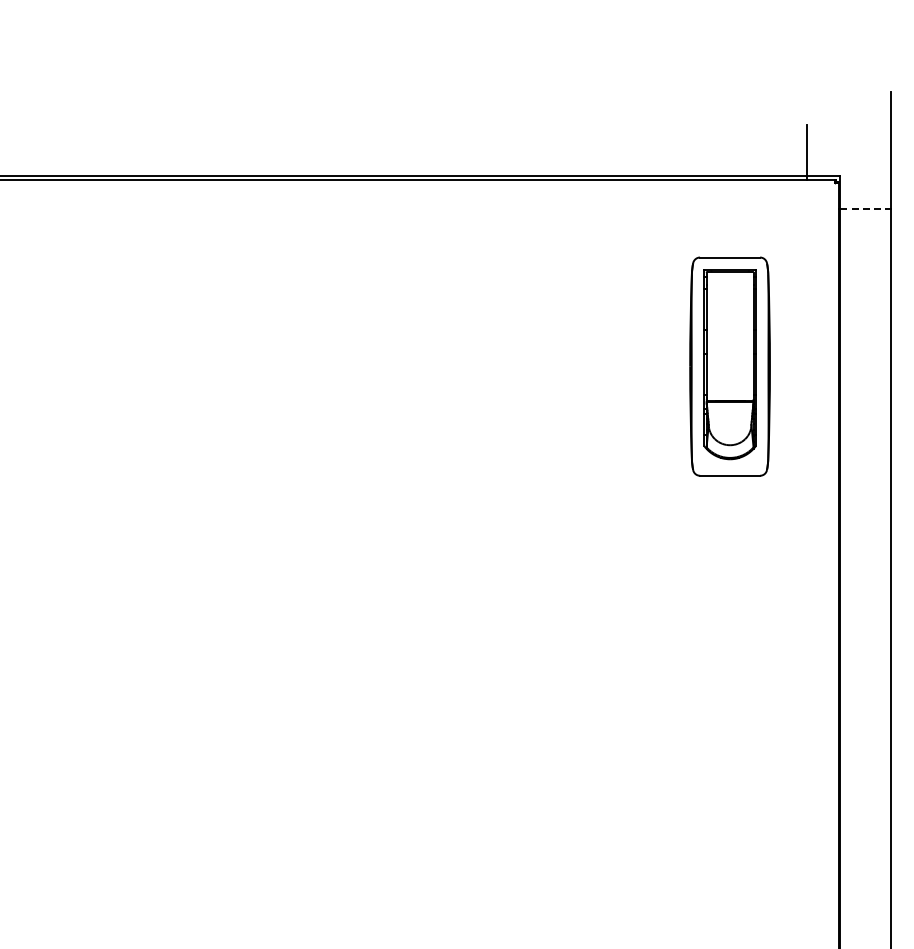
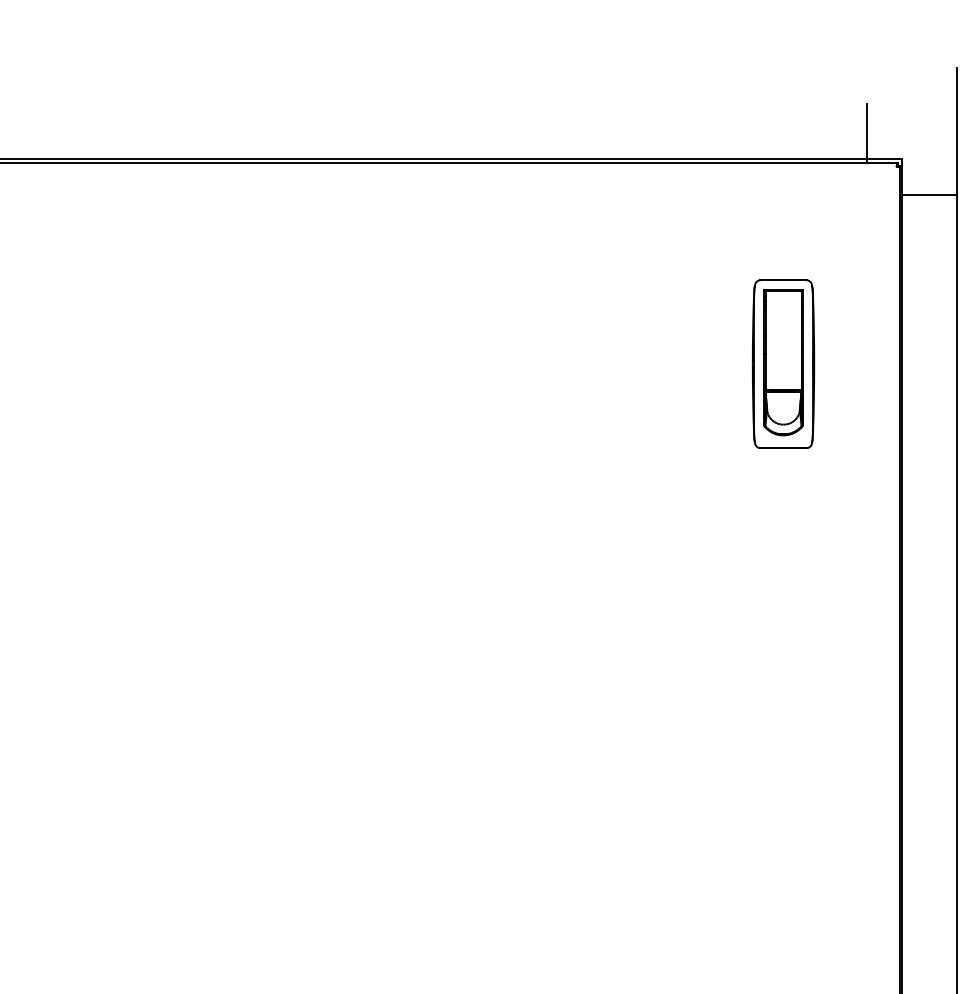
line: (866, 209) -> (930, 194), dashed -> solid
part: (729, 366) -> (782, 363), size x0.71

